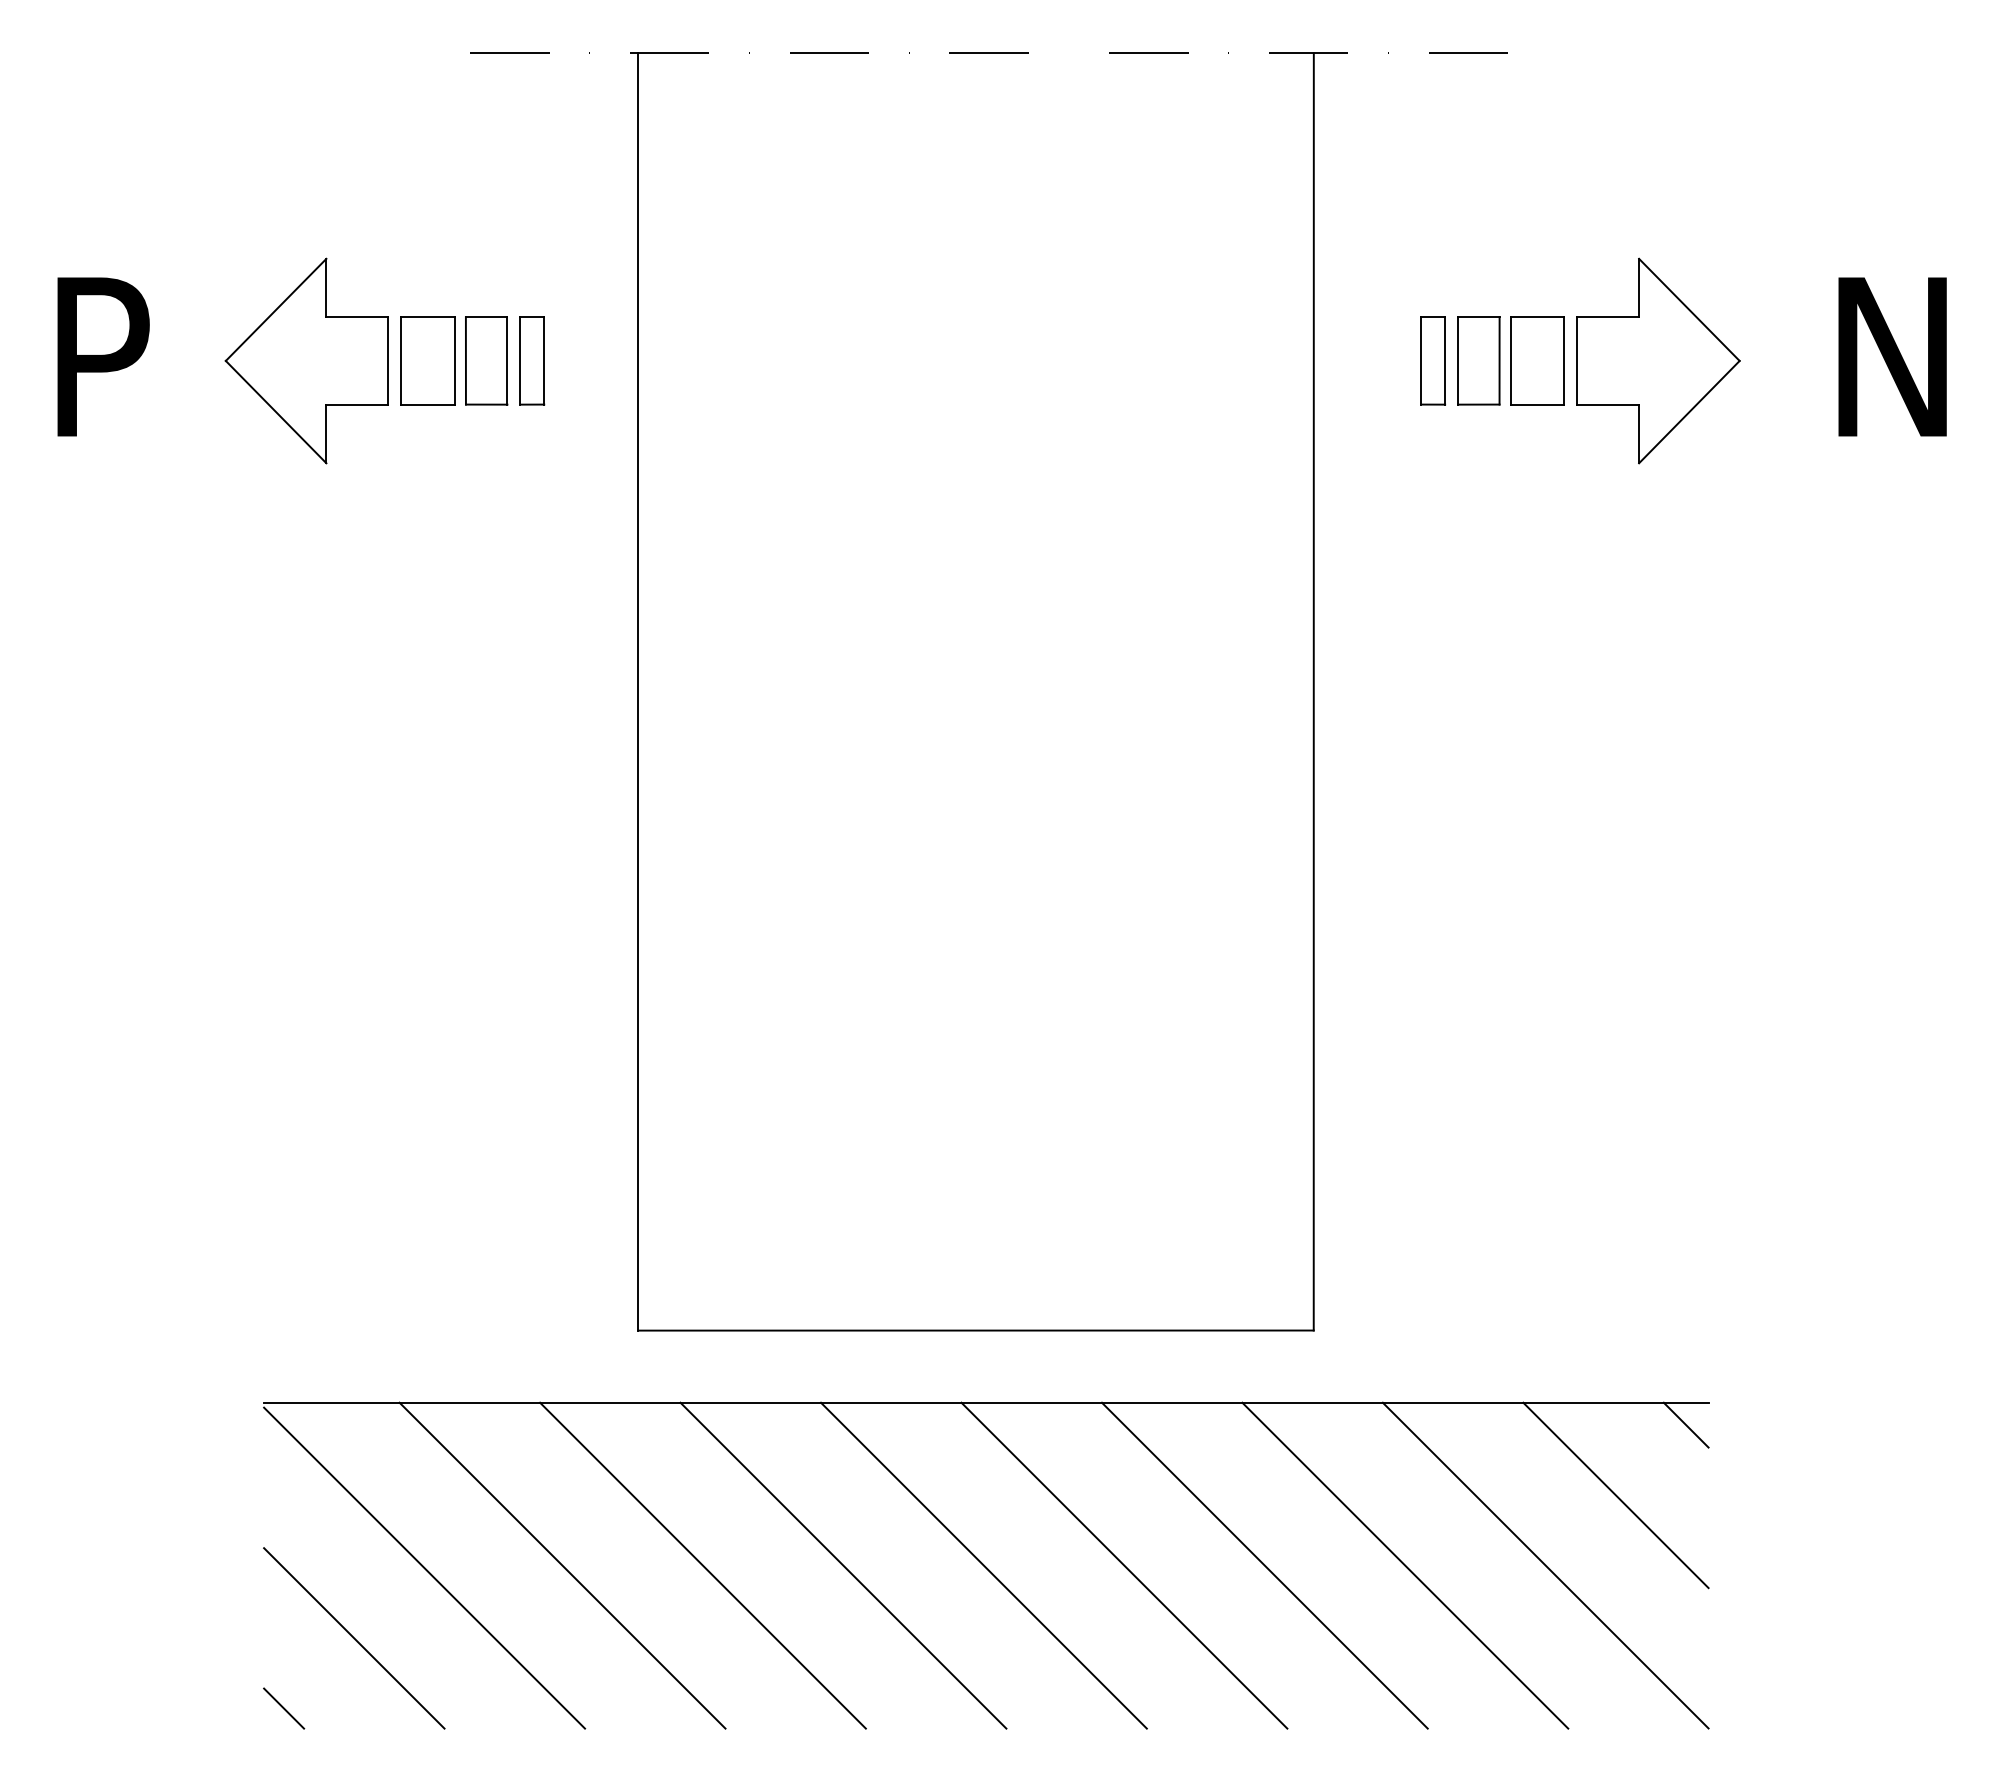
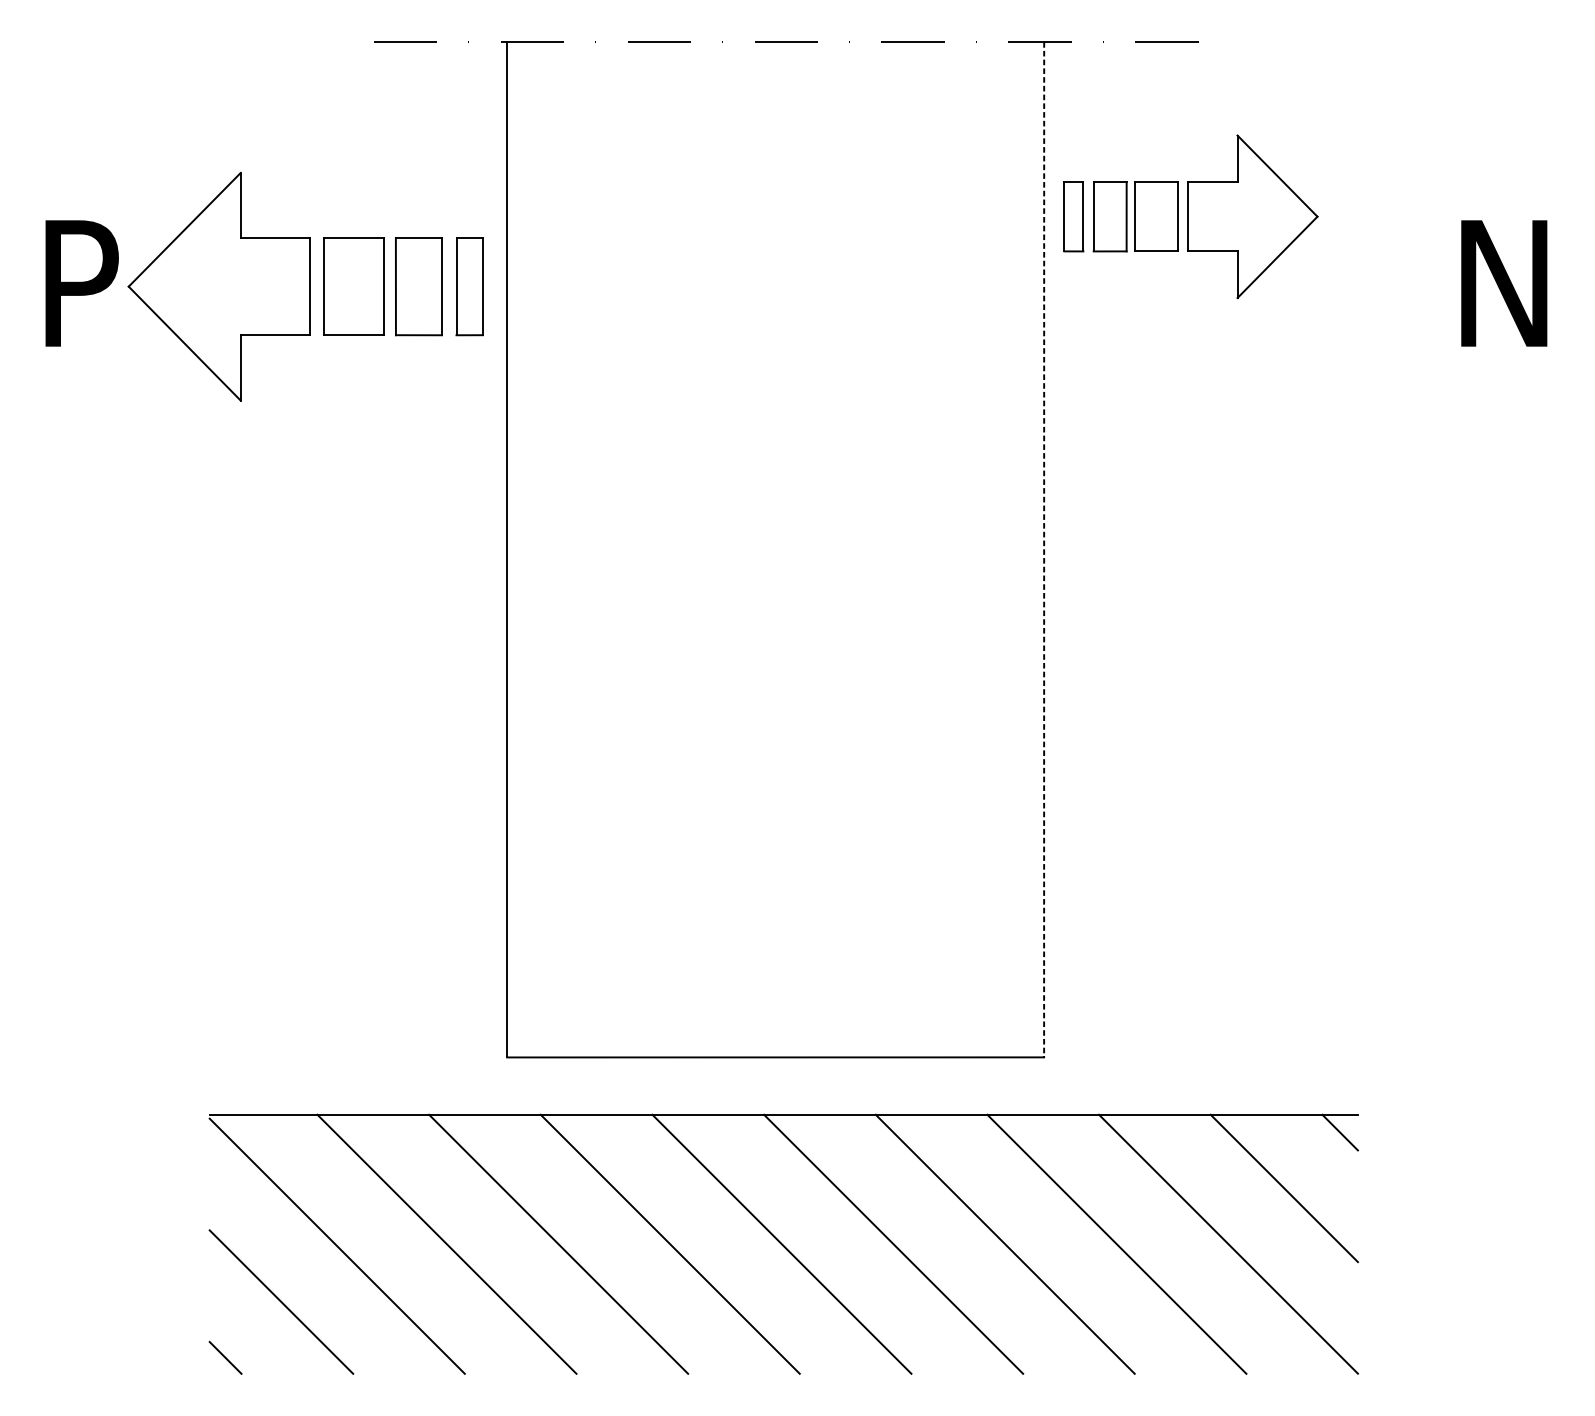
part: (384, 360) -> (305, 286), size x1.4
part: (1580, 360) -> (1190, 216), moved
line: (1313, 691) -> (1043, 549), solid -> dashed

